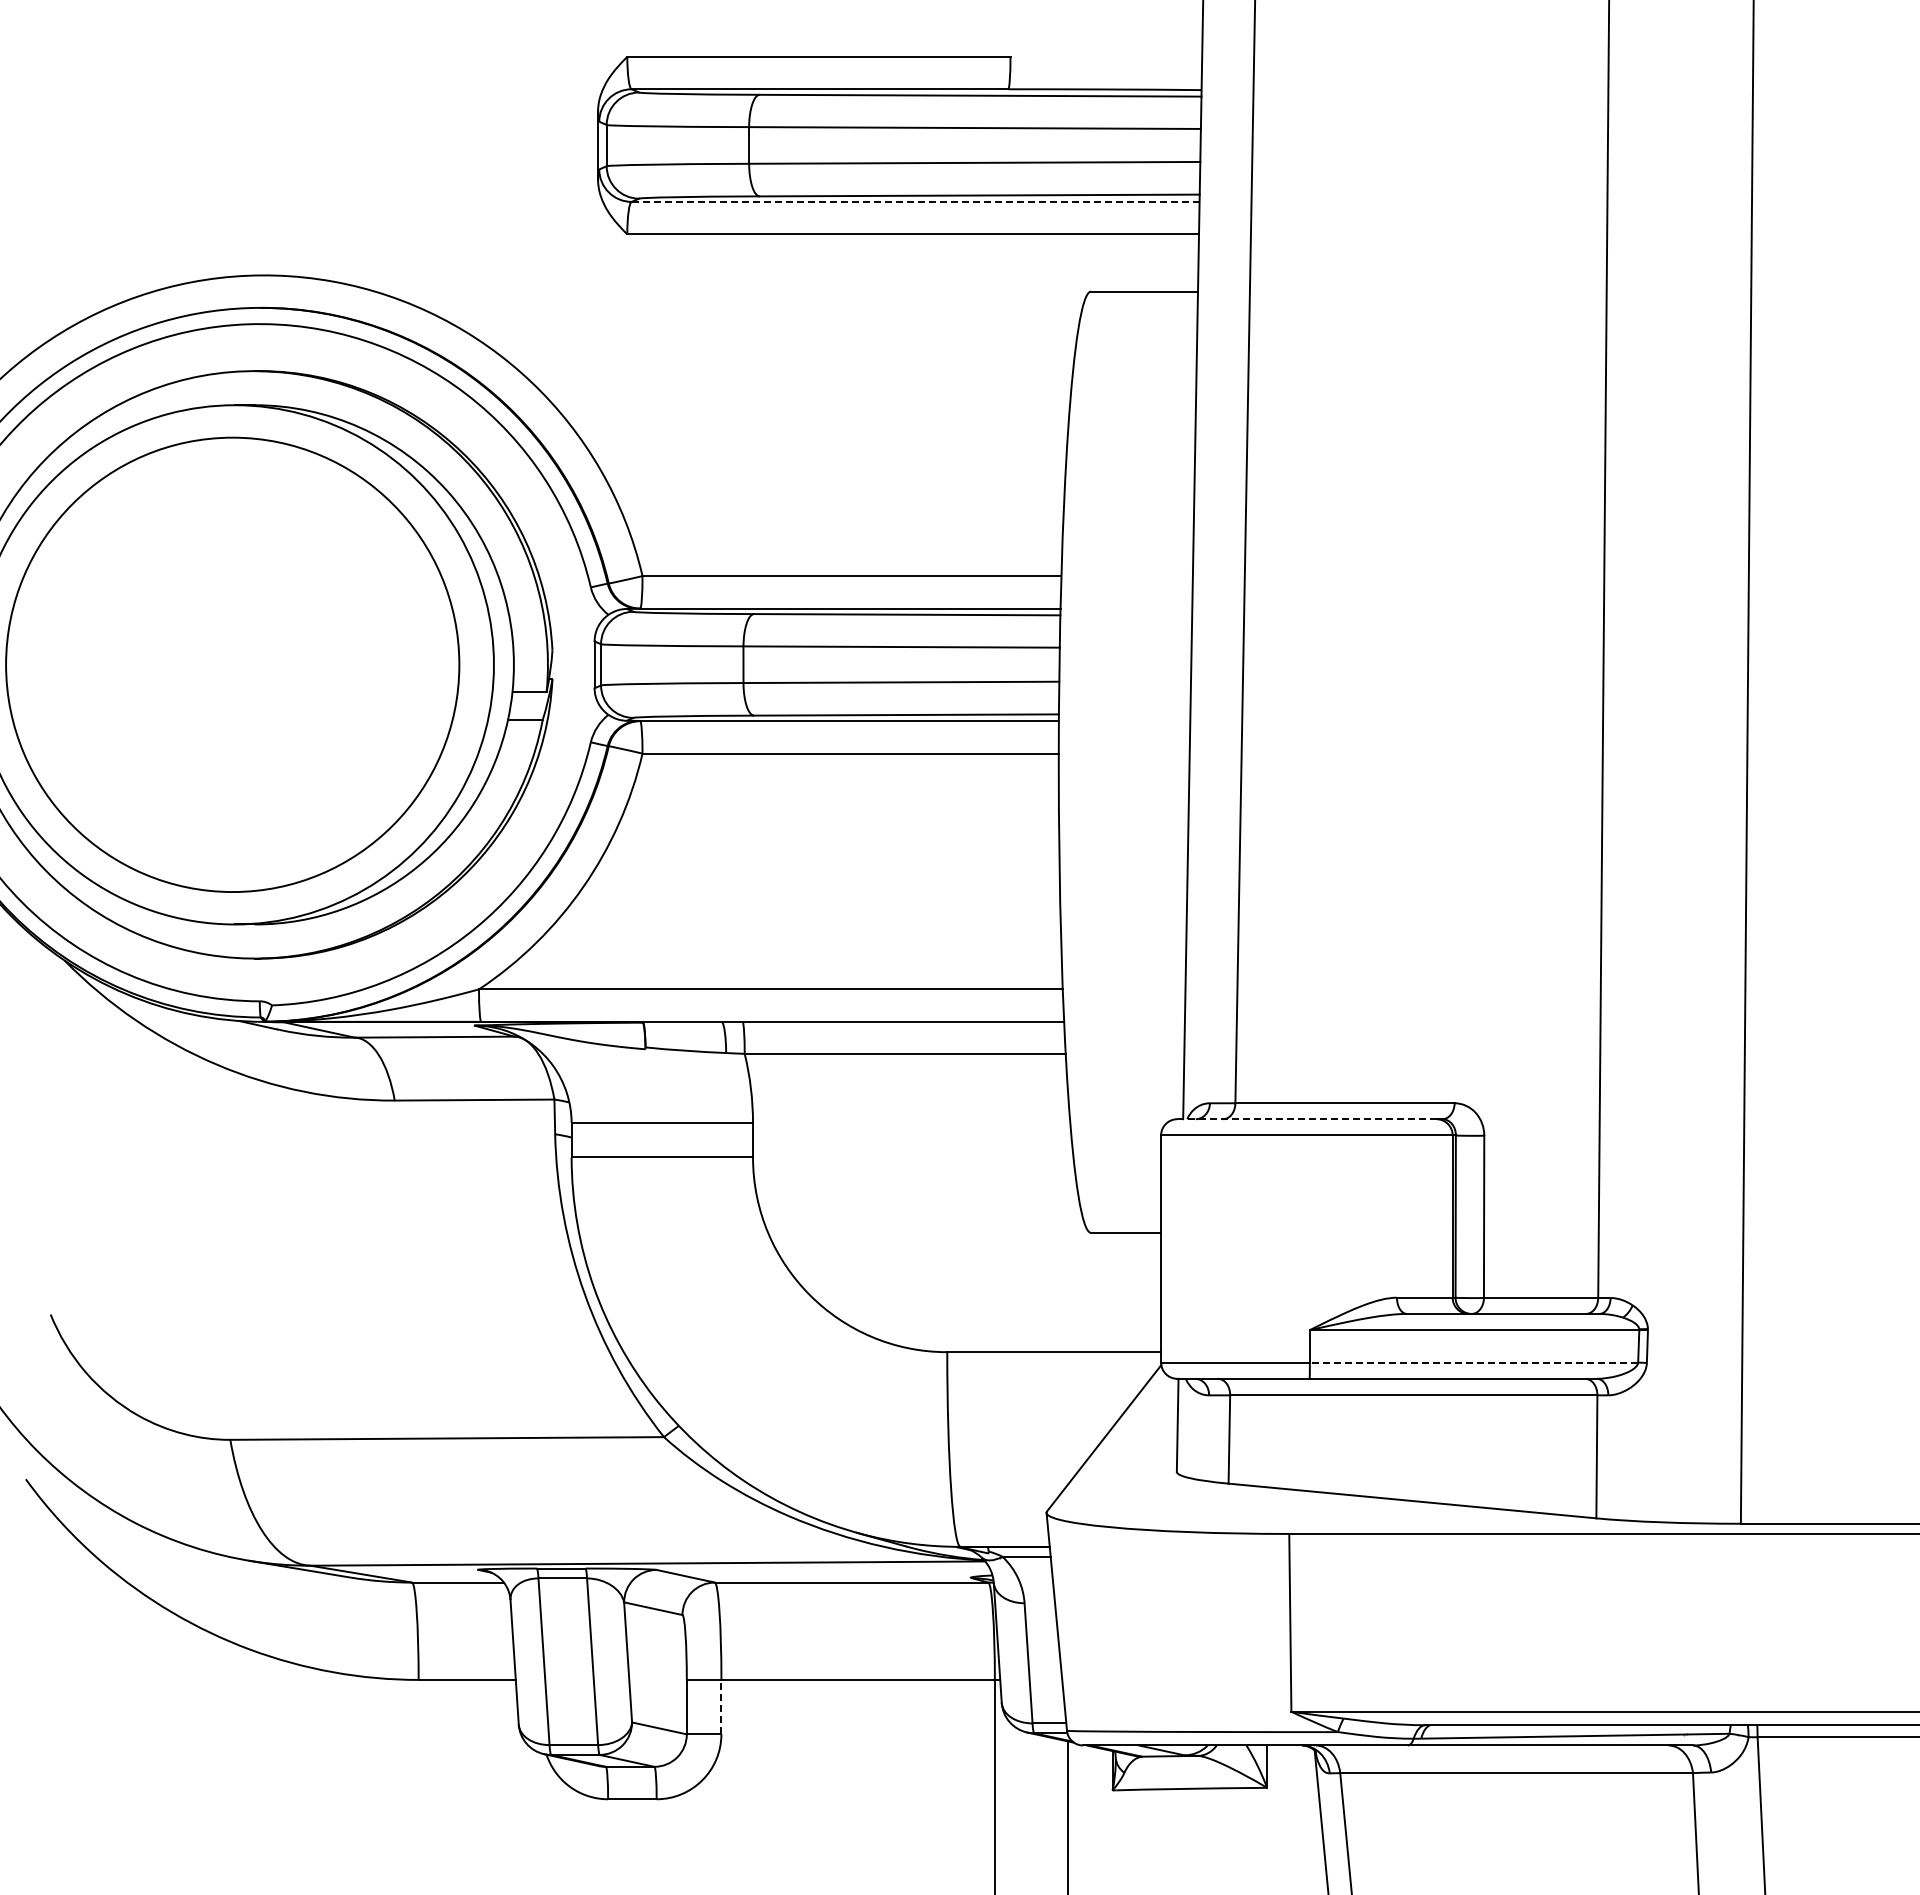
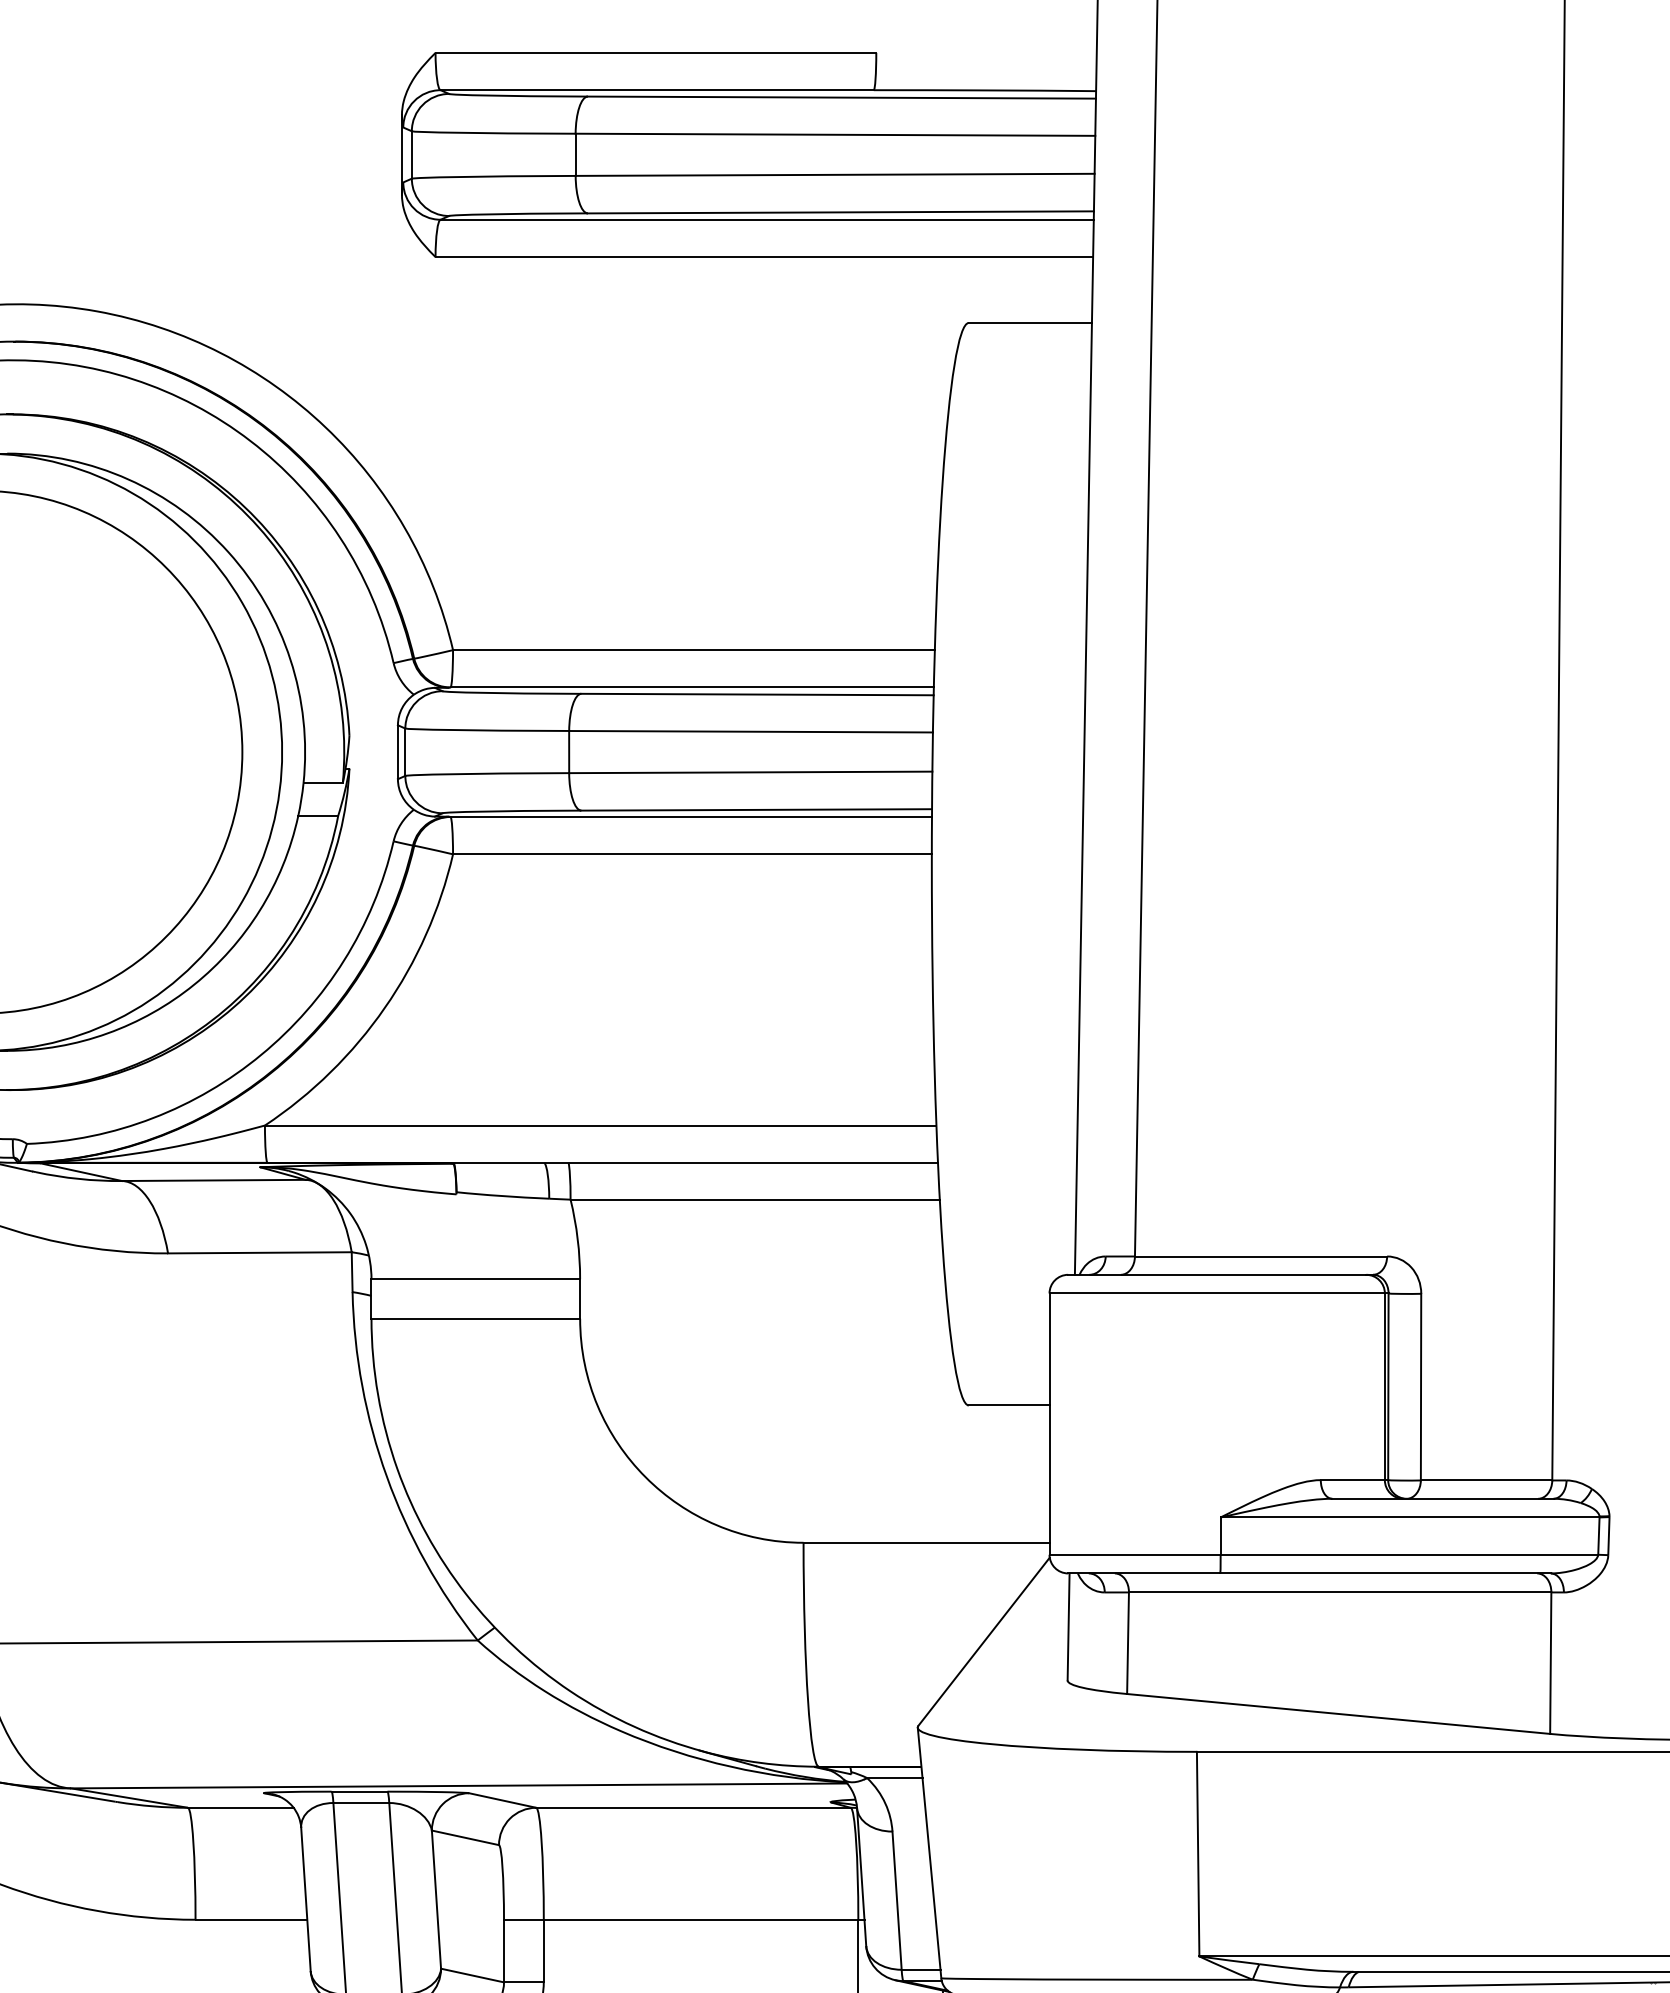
line: (915, 201) -> (767, 219), dashed -> solid
line: (1306, 1119) -> (1216, 1275), dashed -> solid
line: (1473, 1362) -> (1408, 1554), dashed -> solid
line: (721, 1706) -> (543, 1950), dashed -> solid

